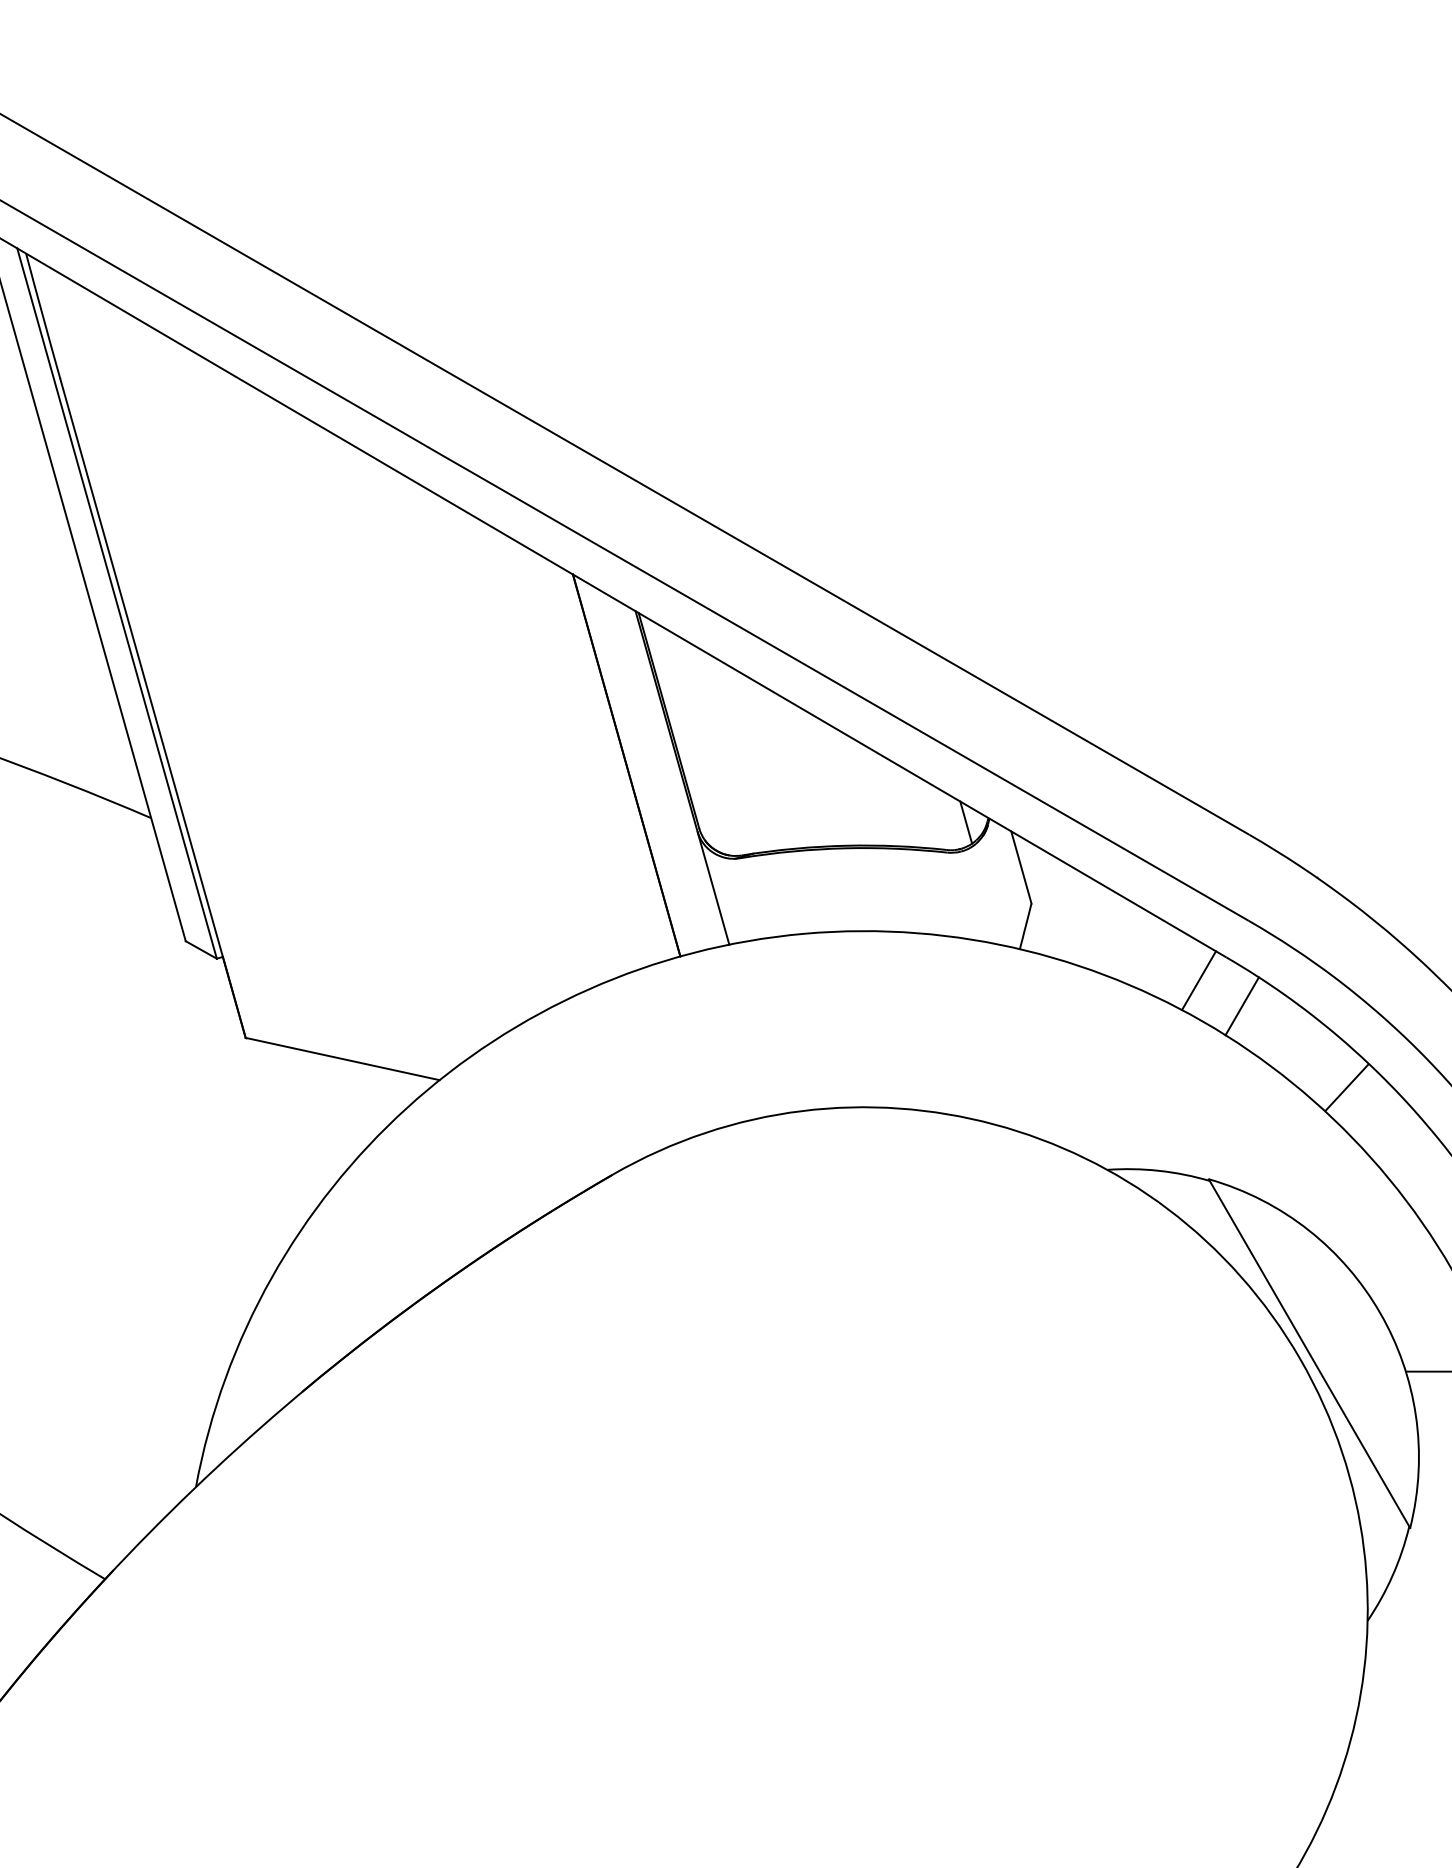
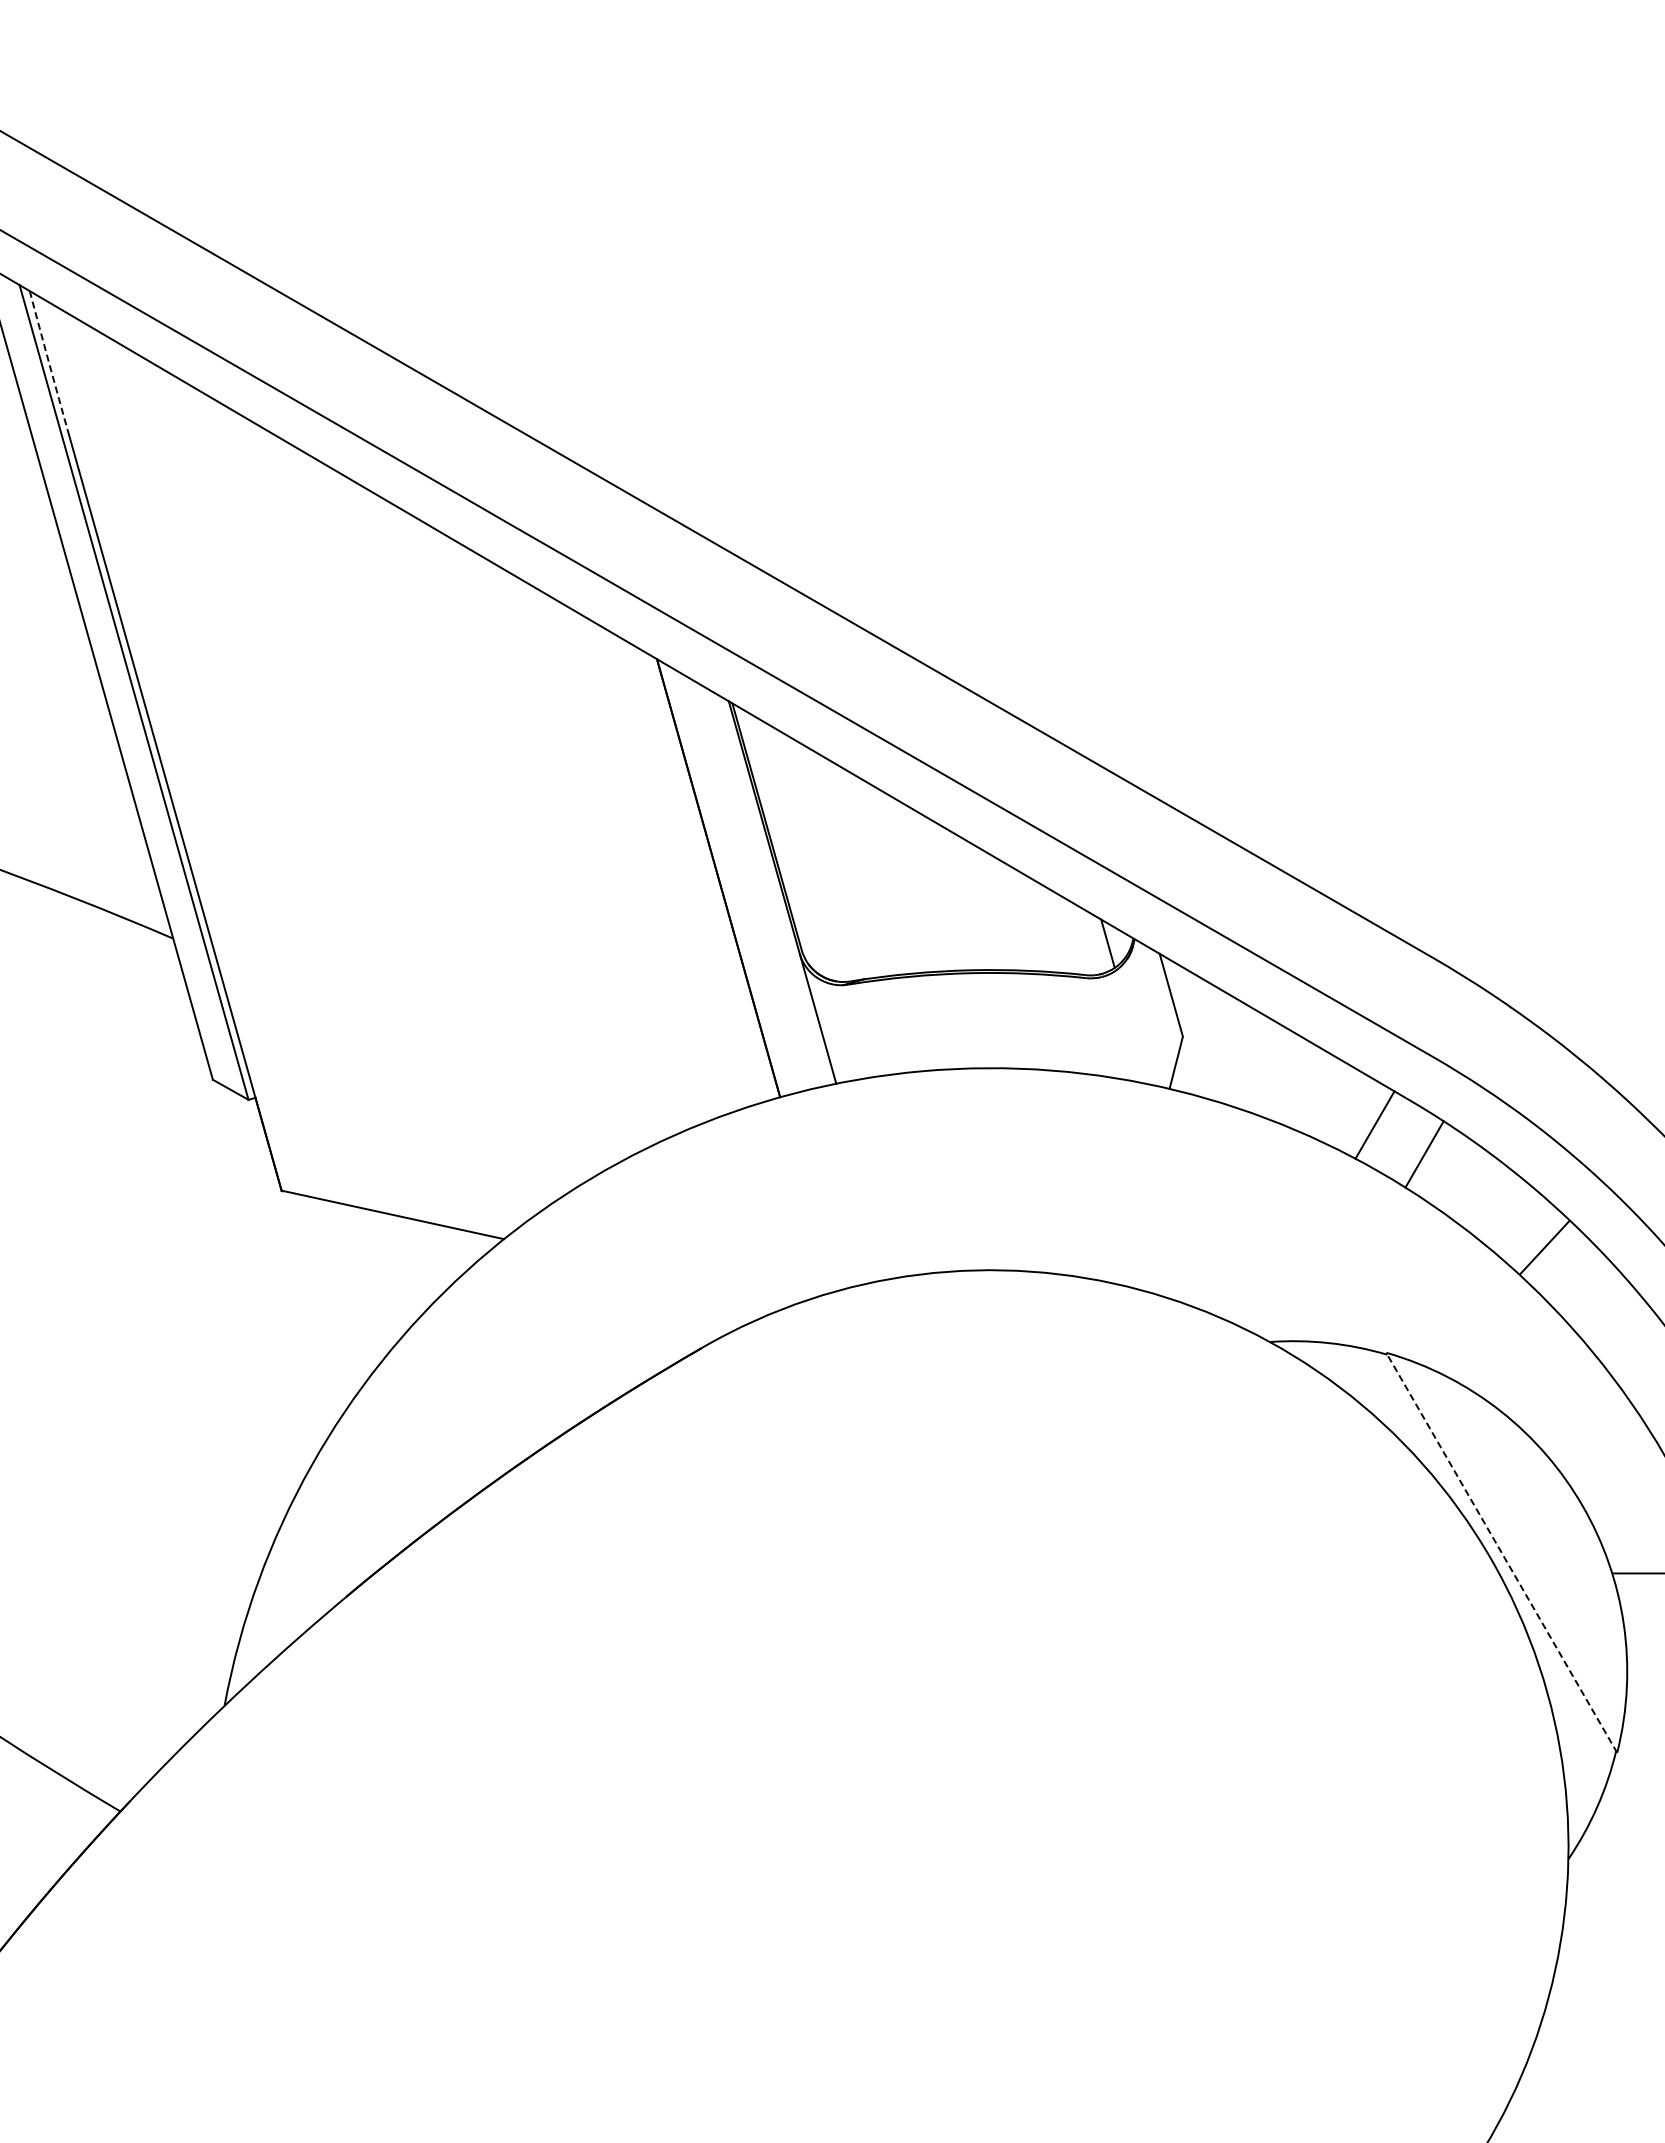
arc: (43, 316) -> (49, 363), solid -> dashed
line: (1309, 1353) -> (1501, 1552), solid -> dashed

